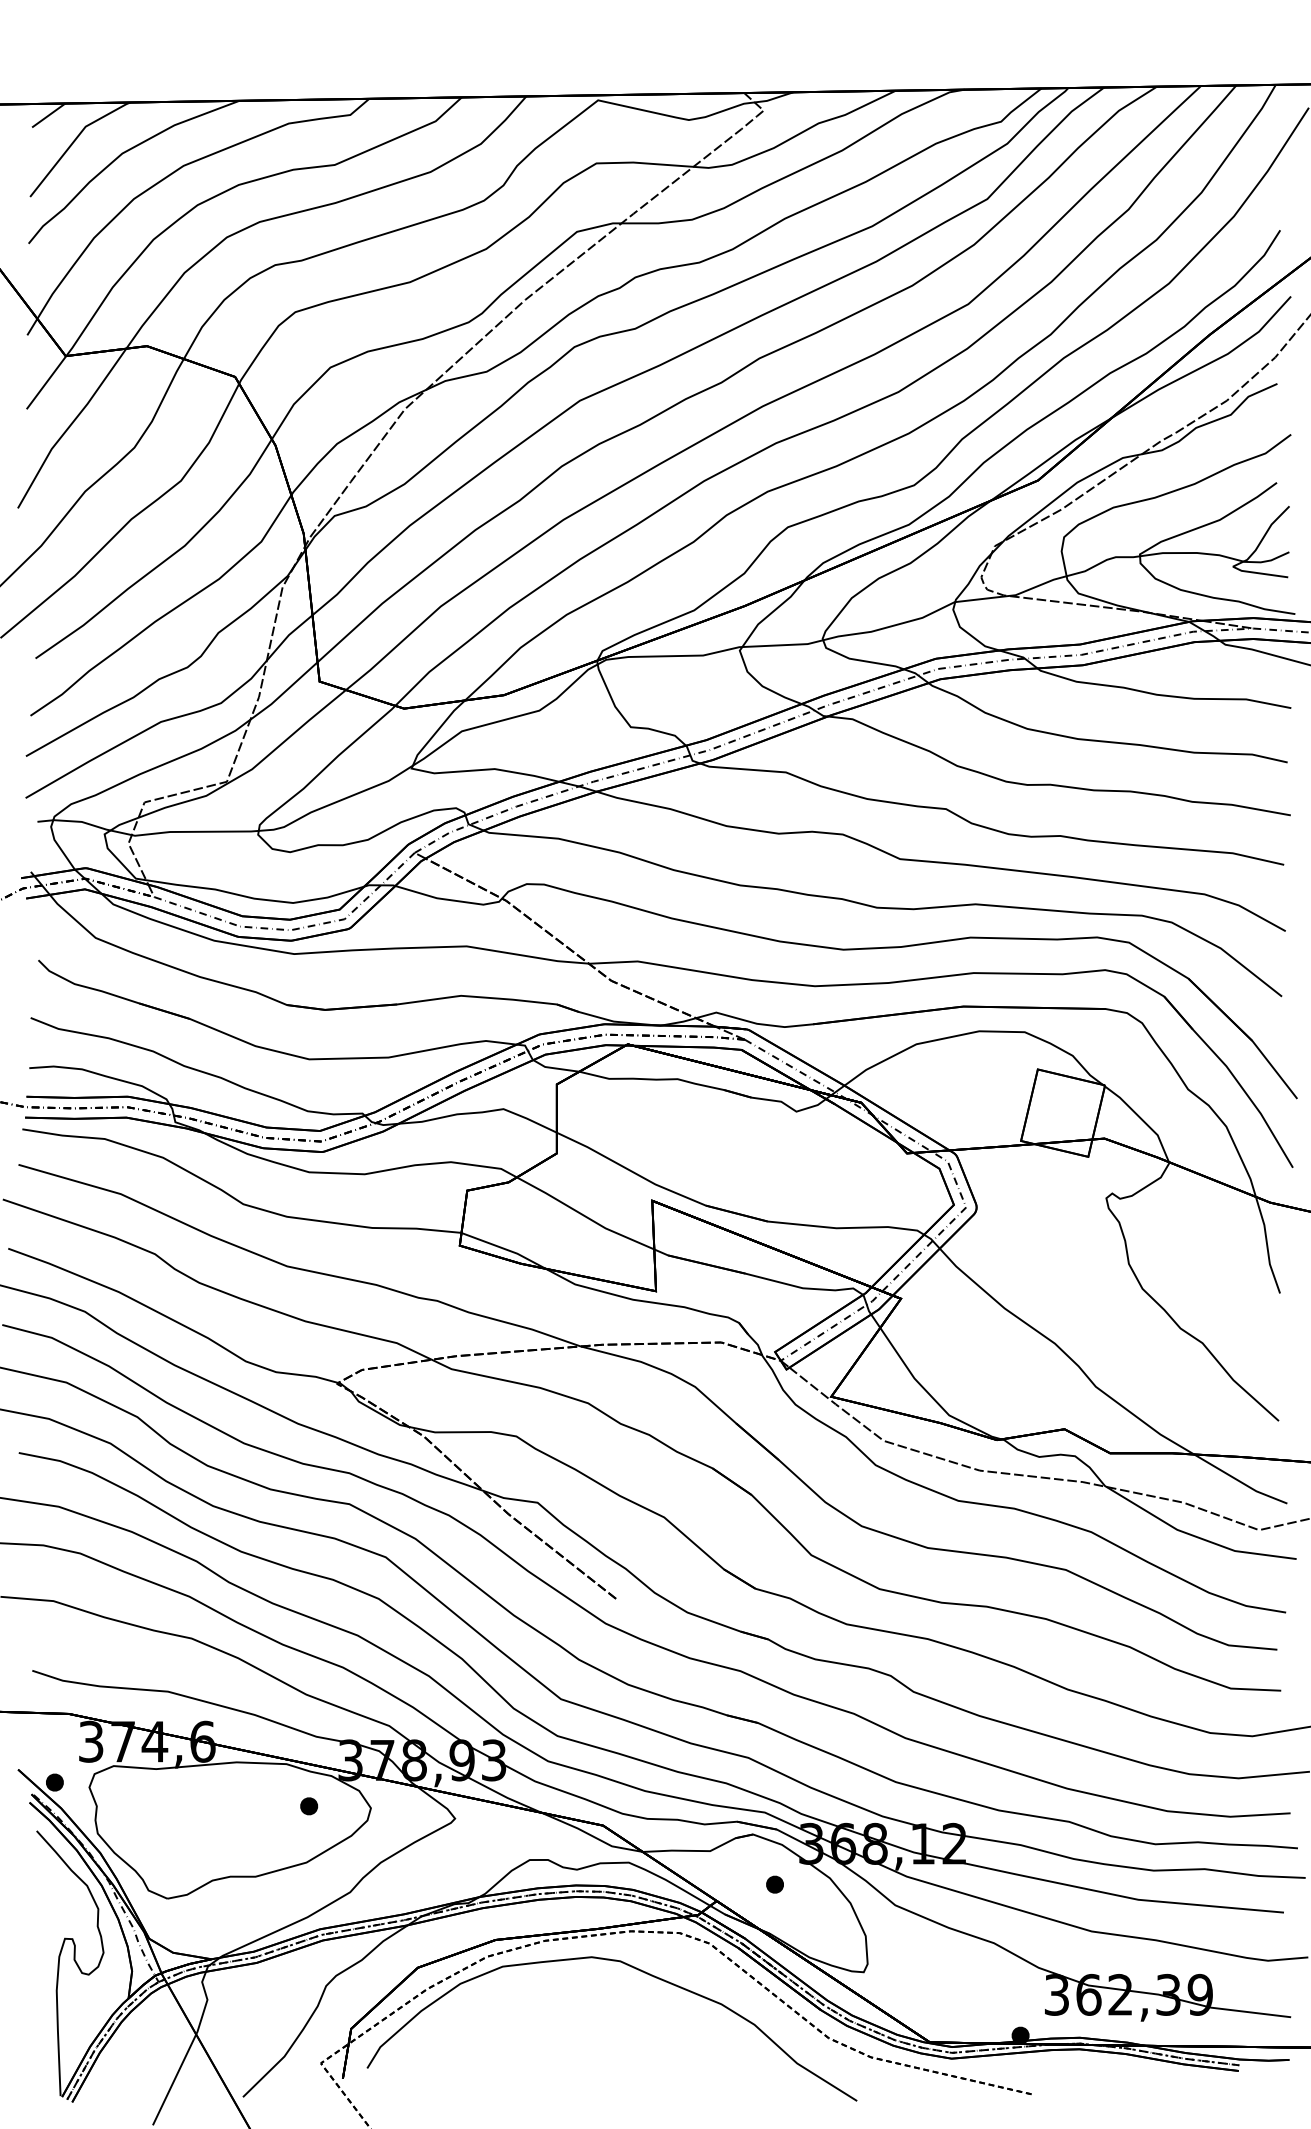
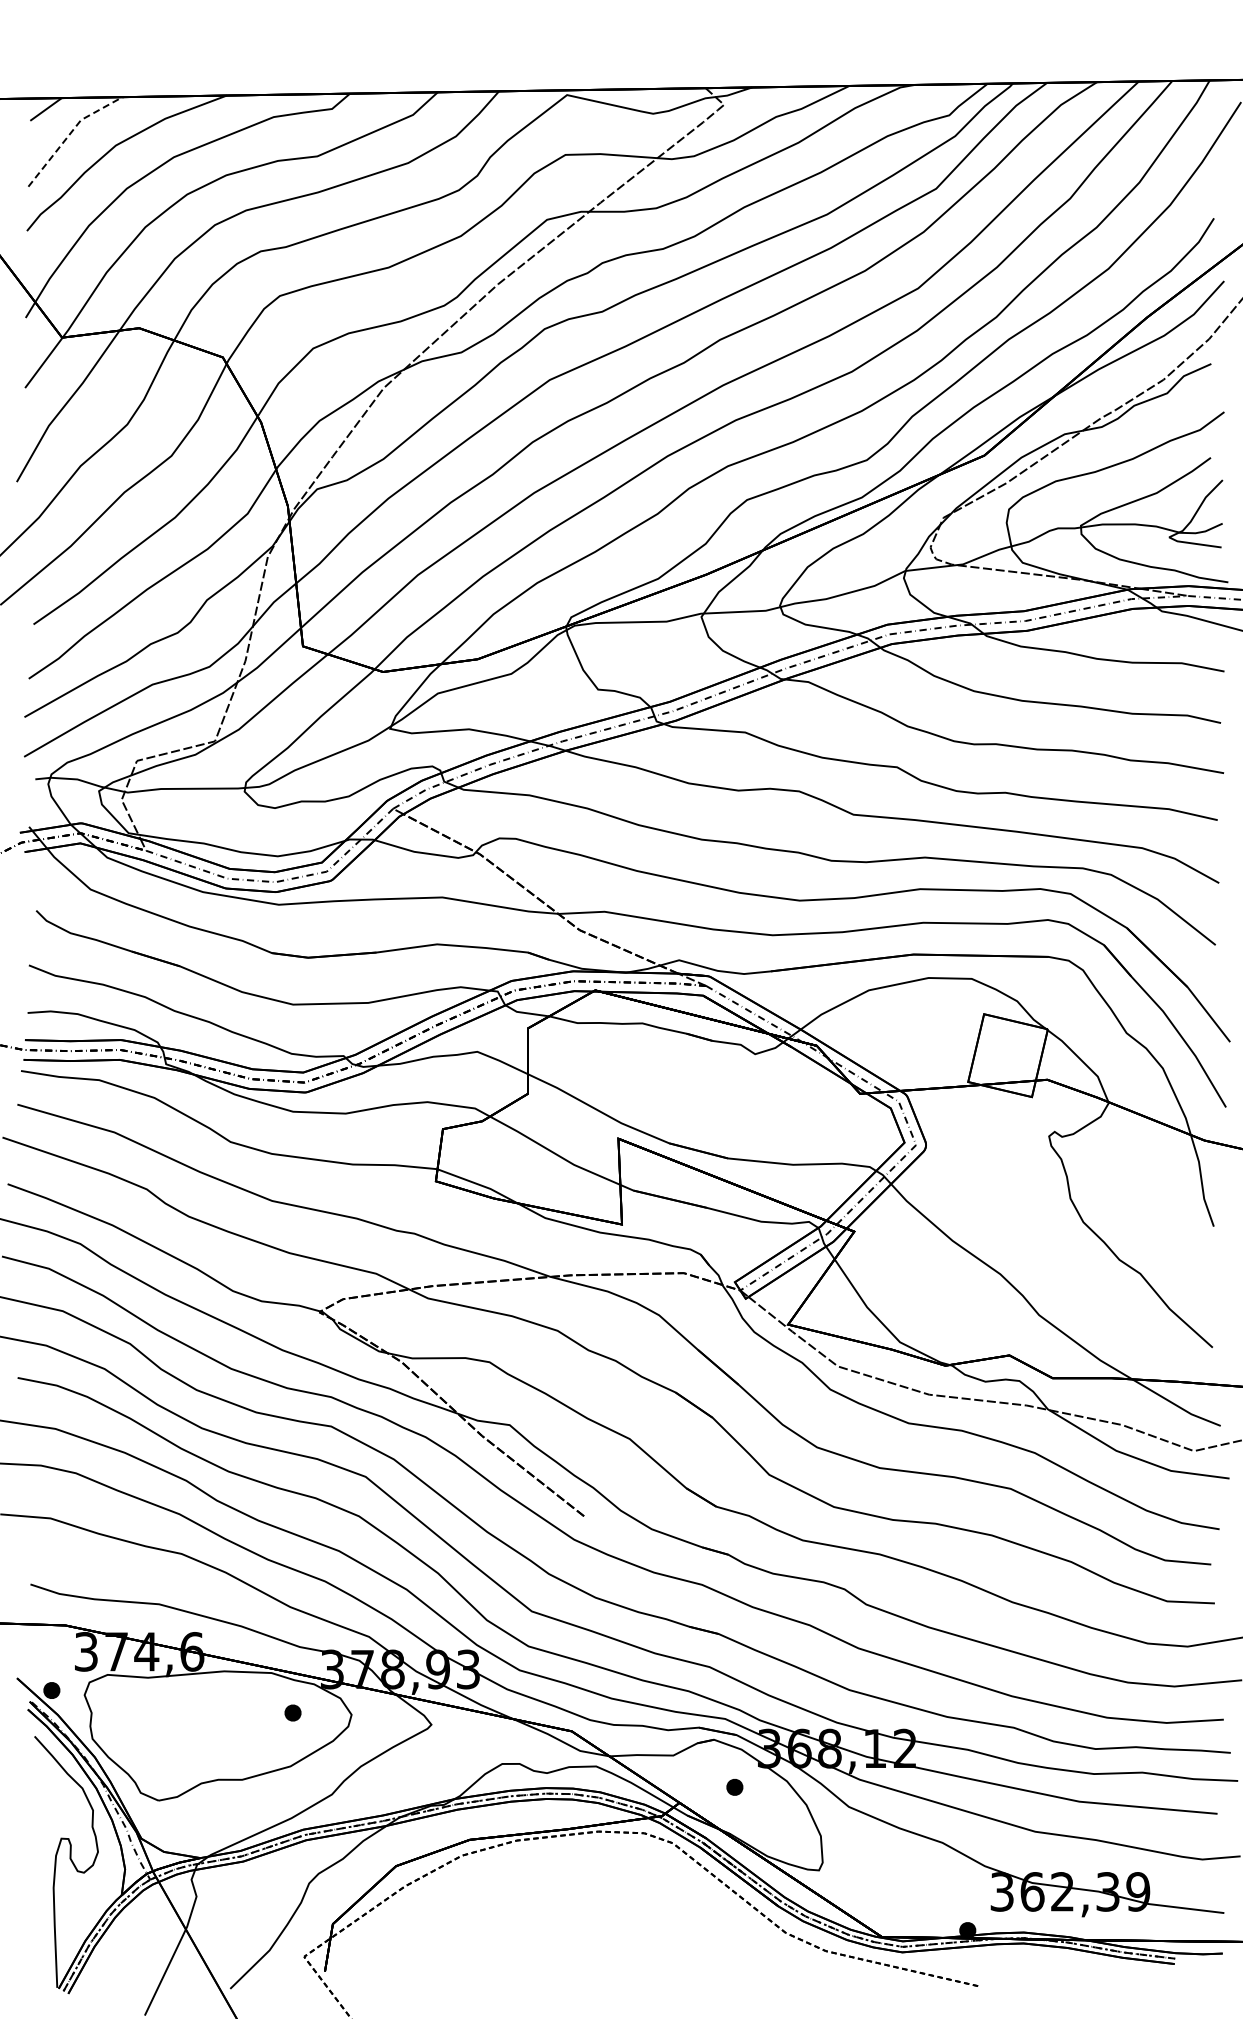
line: (75, 139) -> (71, 132), solid -> dashed
curve: (639, 1971) -> (606, 1869), removed

